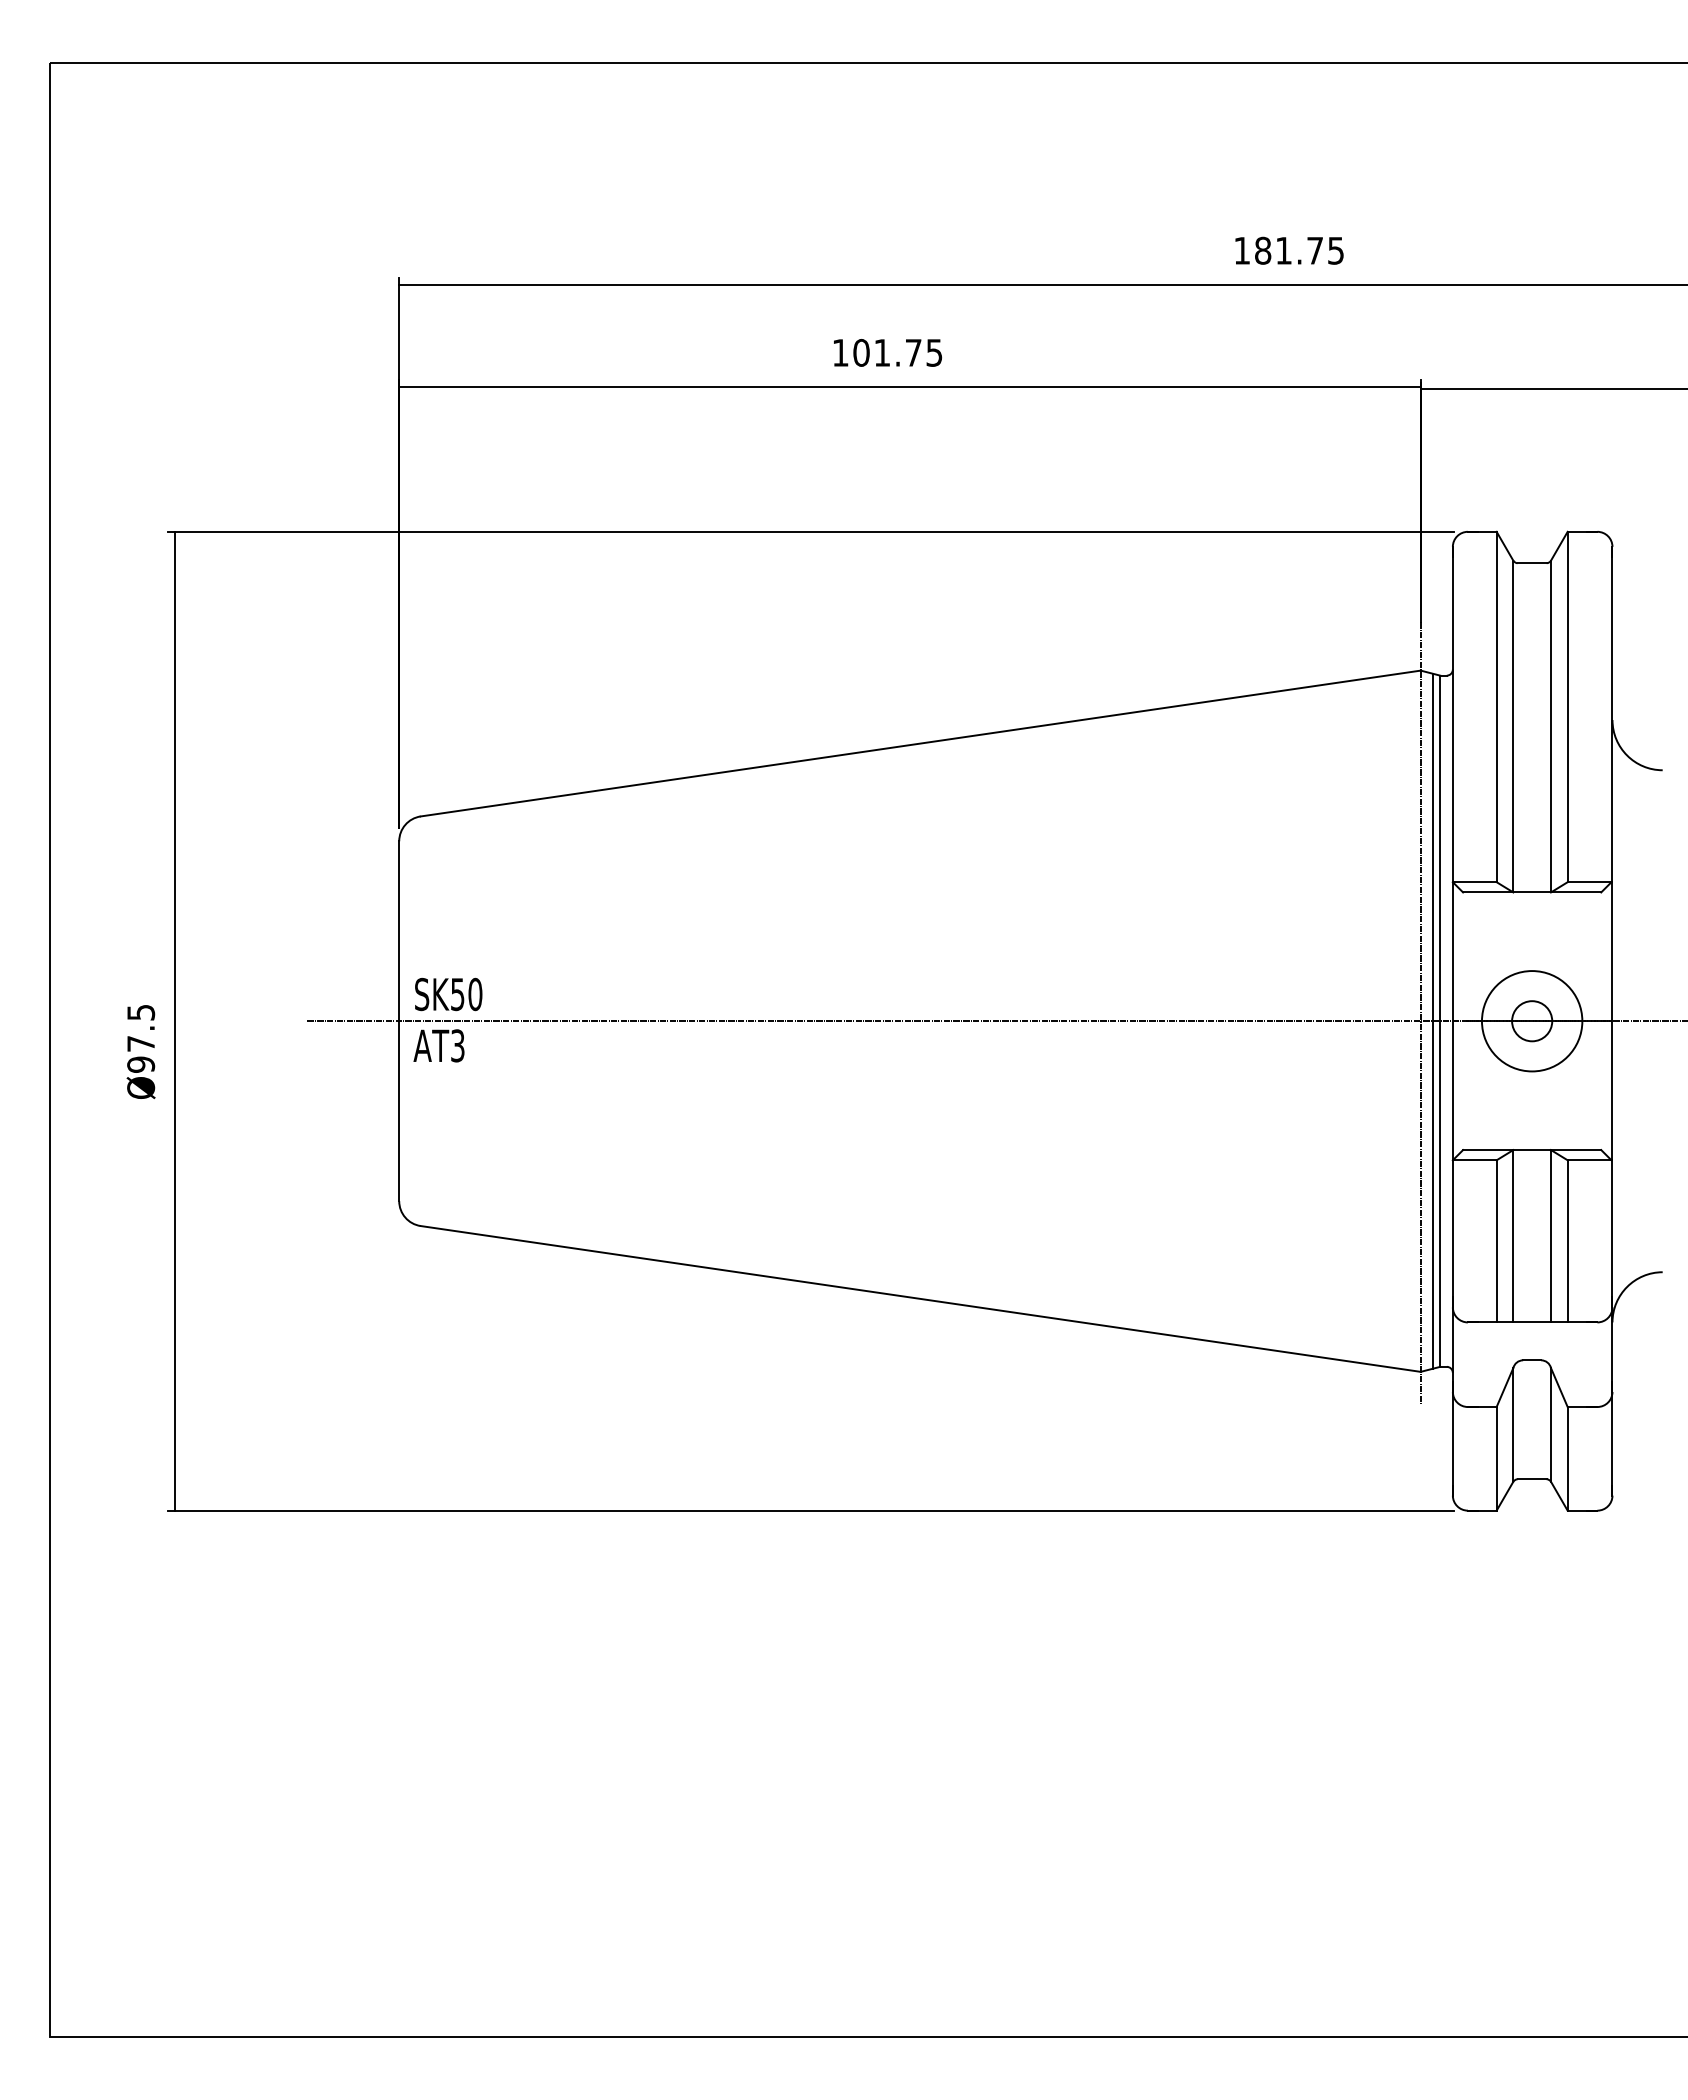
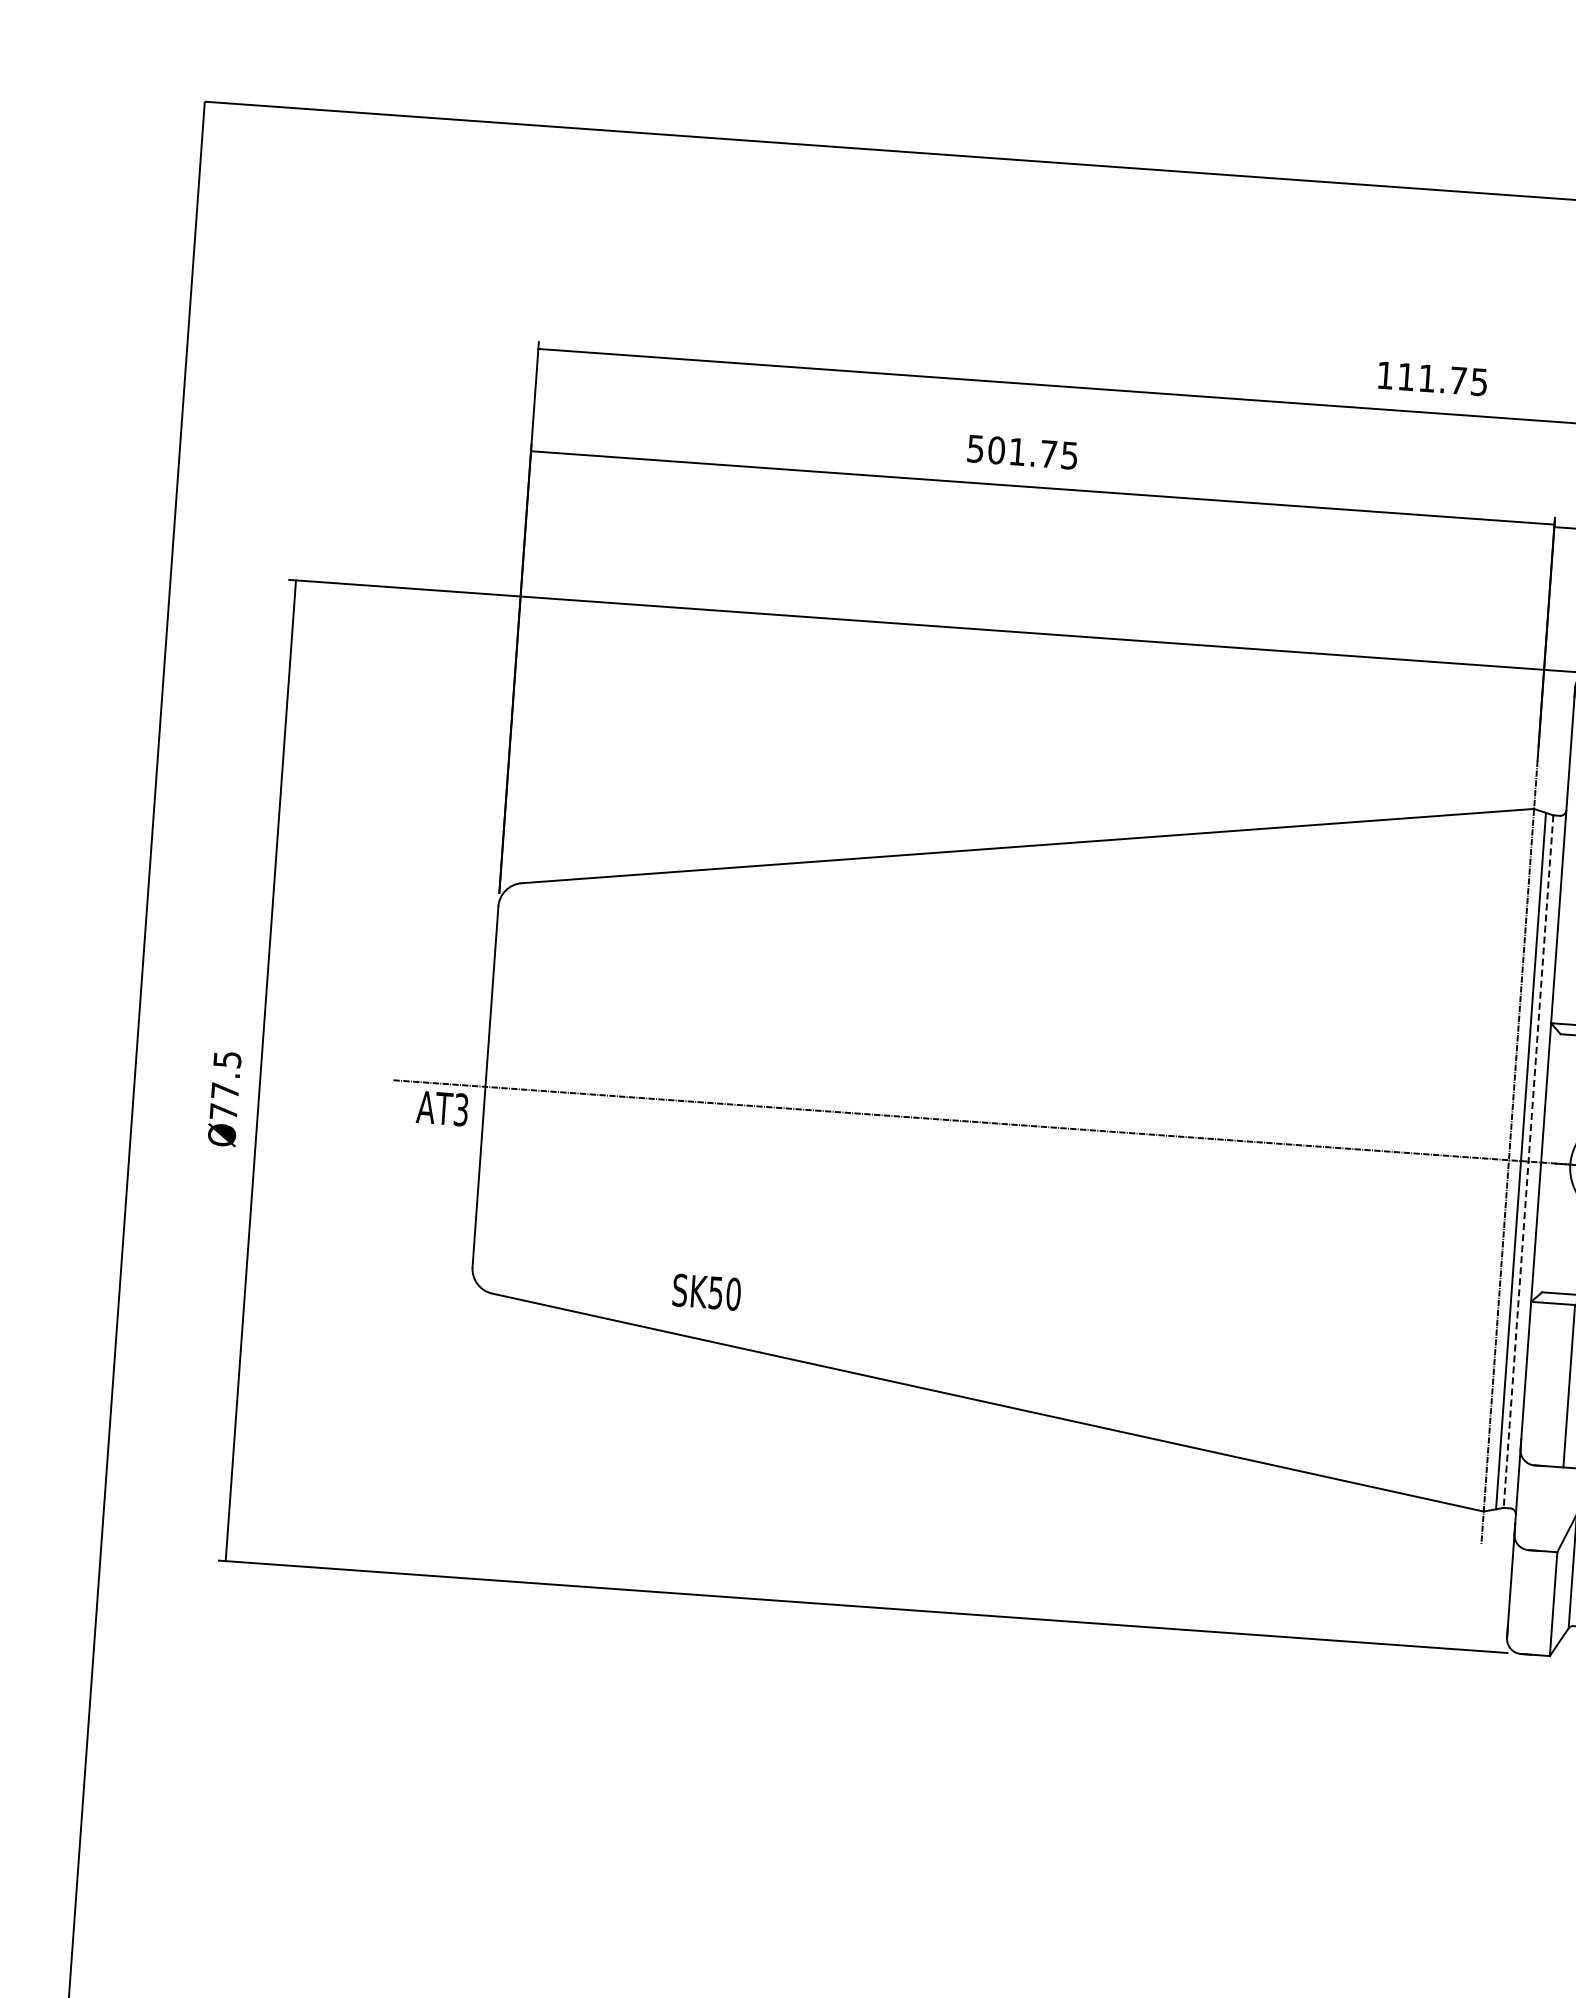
text: (1263, 250) -> (1406, 376), 181.75 -> 111.75
text: (840, 352) -> (975, 448), 101.75 -> 501.75
text: (448, 994) -> (706, 1292), moved
line: (1440, 1021) -> (1528, 1161), solid -> dashed
text: (438, 1045) -> (441, 1108), moved
text: (141, 1064) -> (224, 1111), Ø97.5 -> Ø77.5

